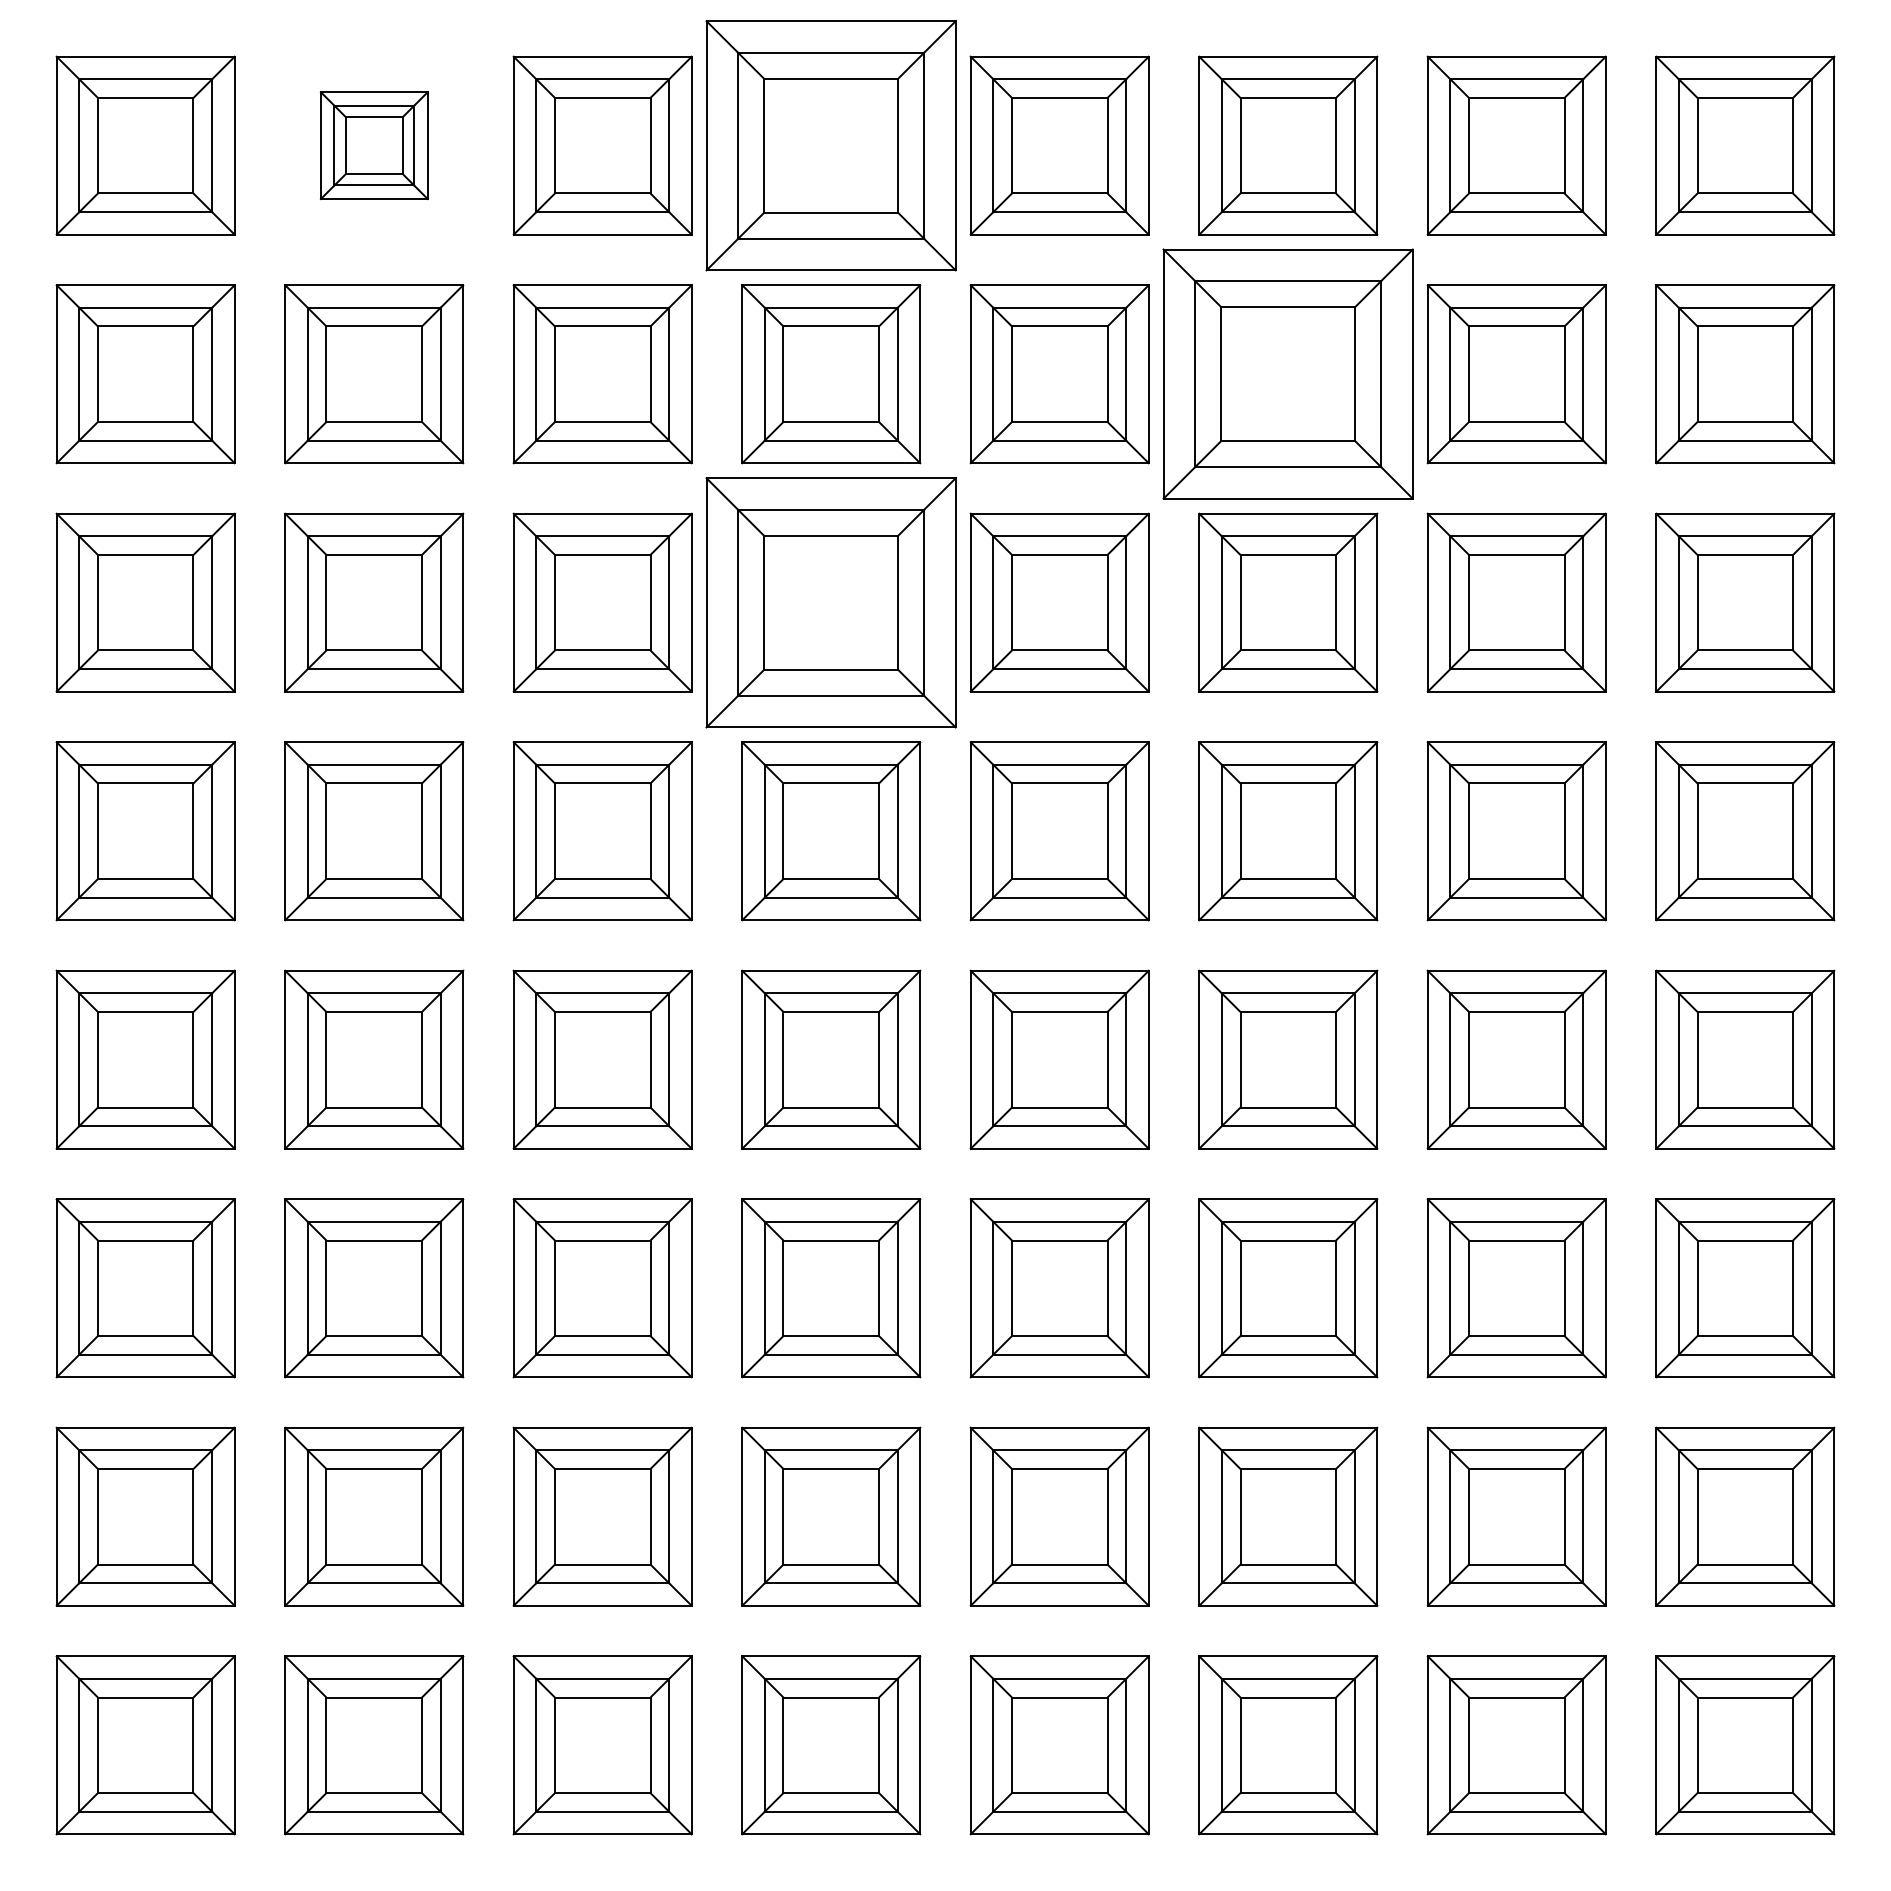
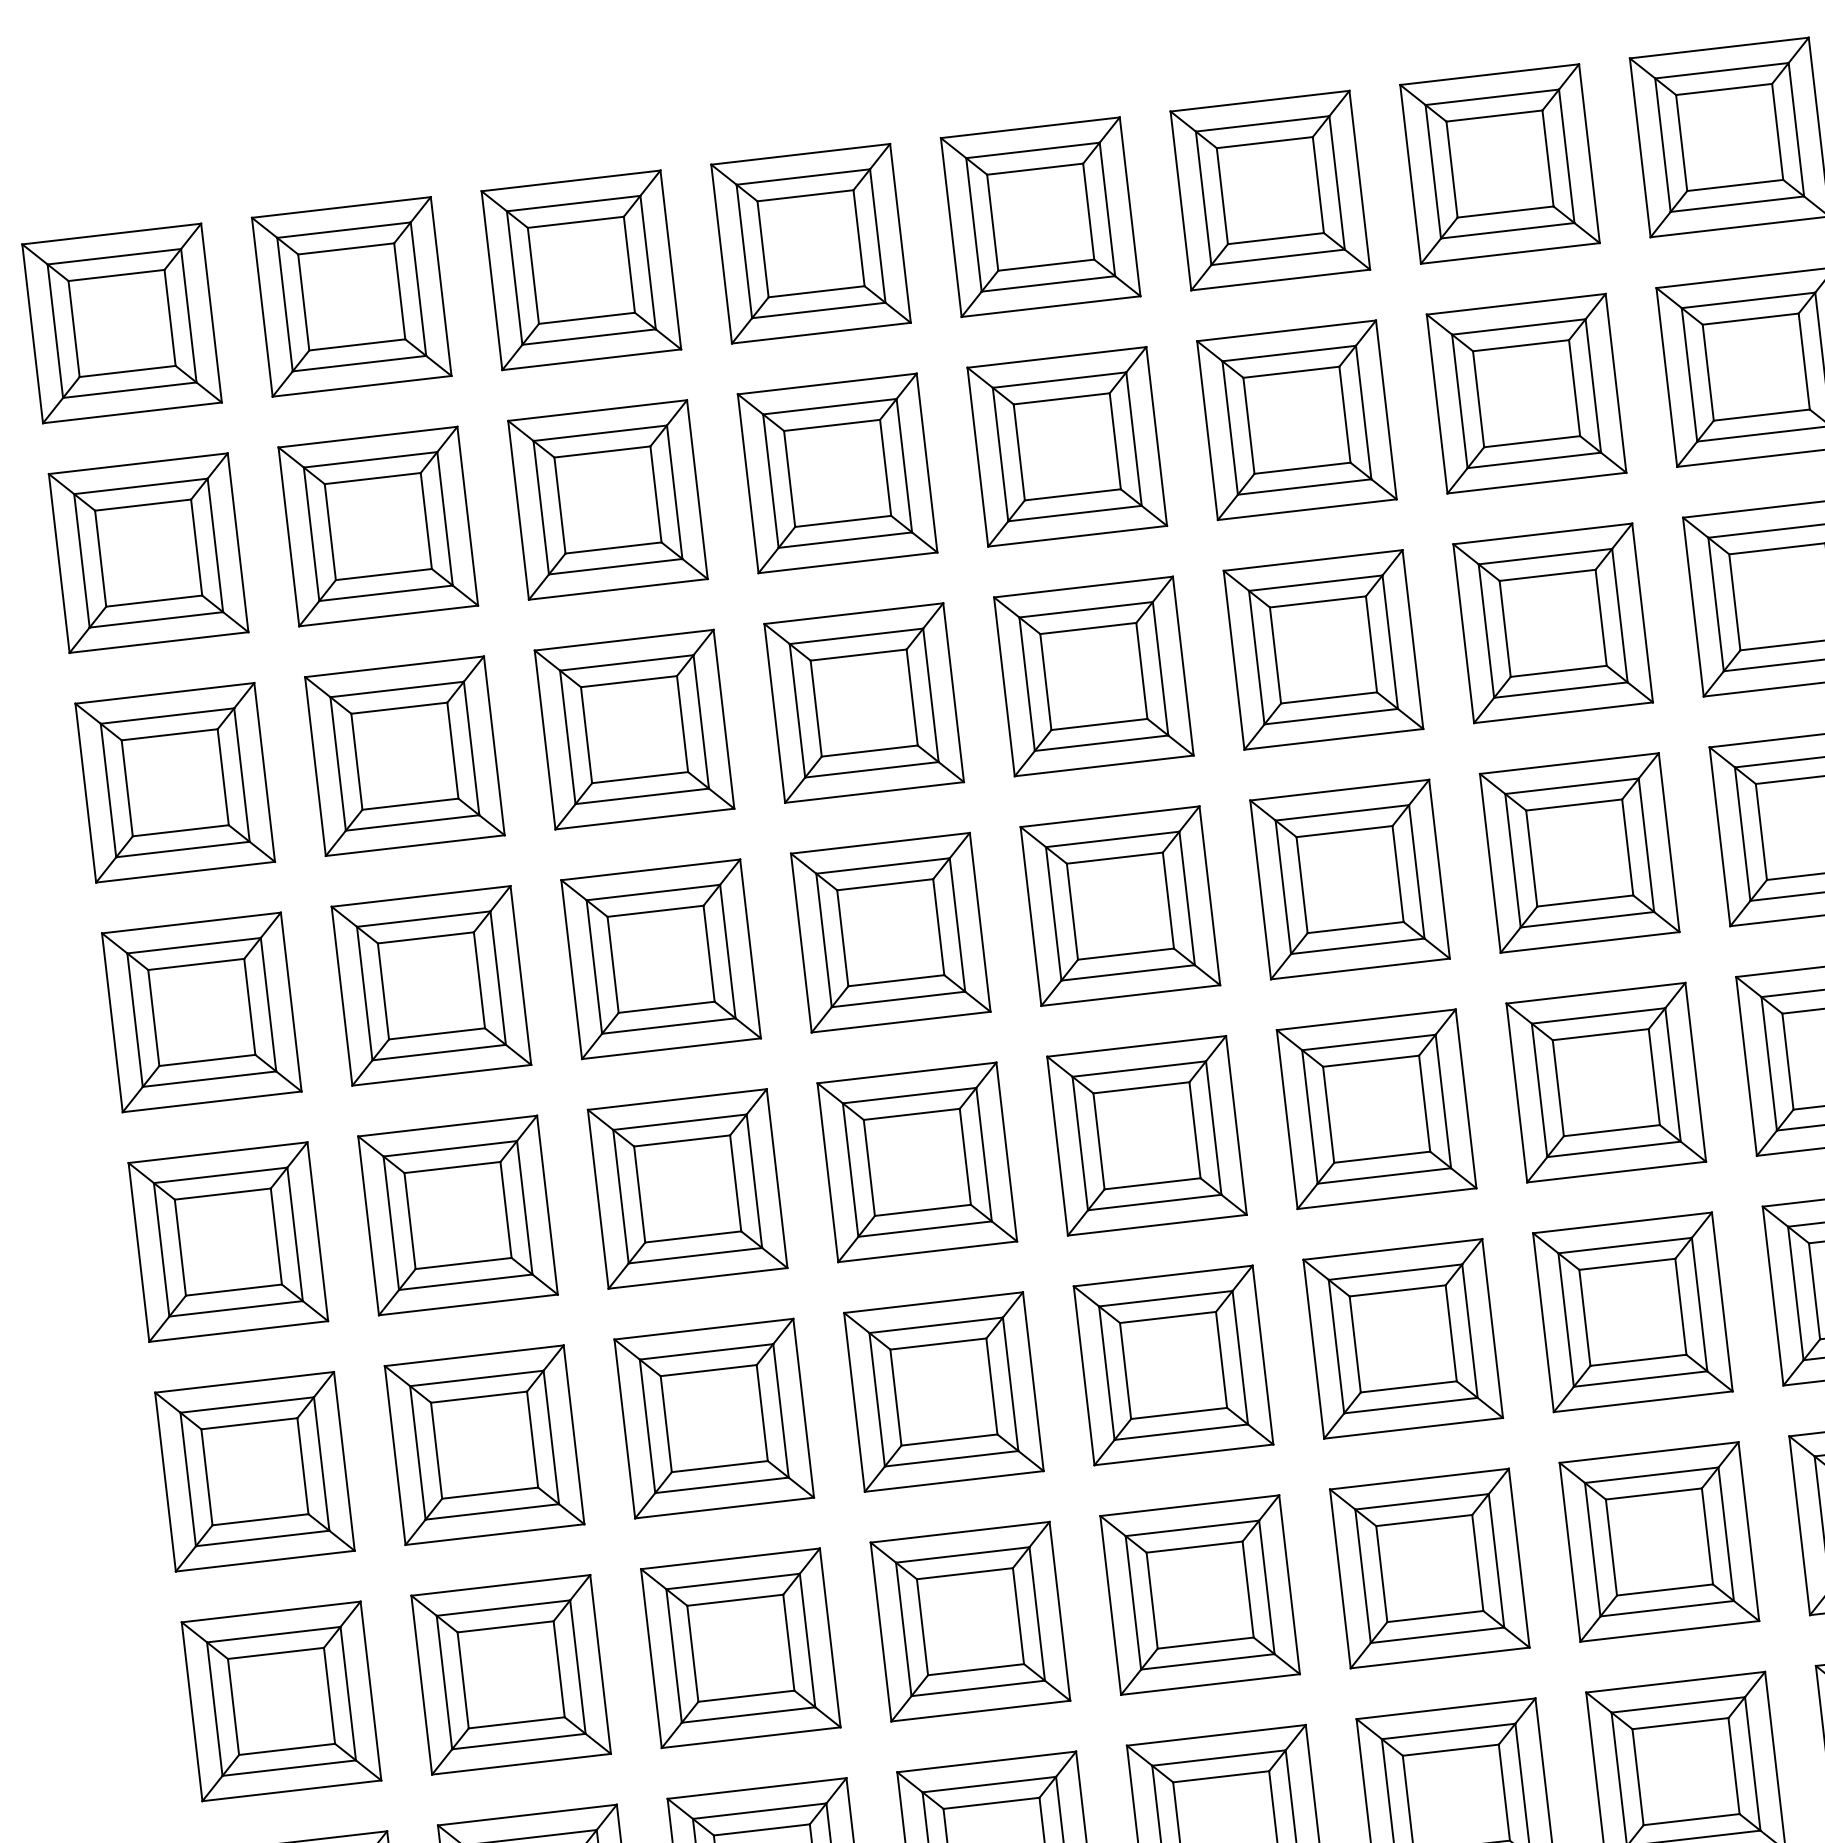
part: (374, 145) -> (352, 296), size x1.67
part: (831, 145) -> (811, 243), size x0.71
part: (1288, 374) -> (1297, 420), size x0.71
part: (831, 602) -> (864, 702), size x0.71

